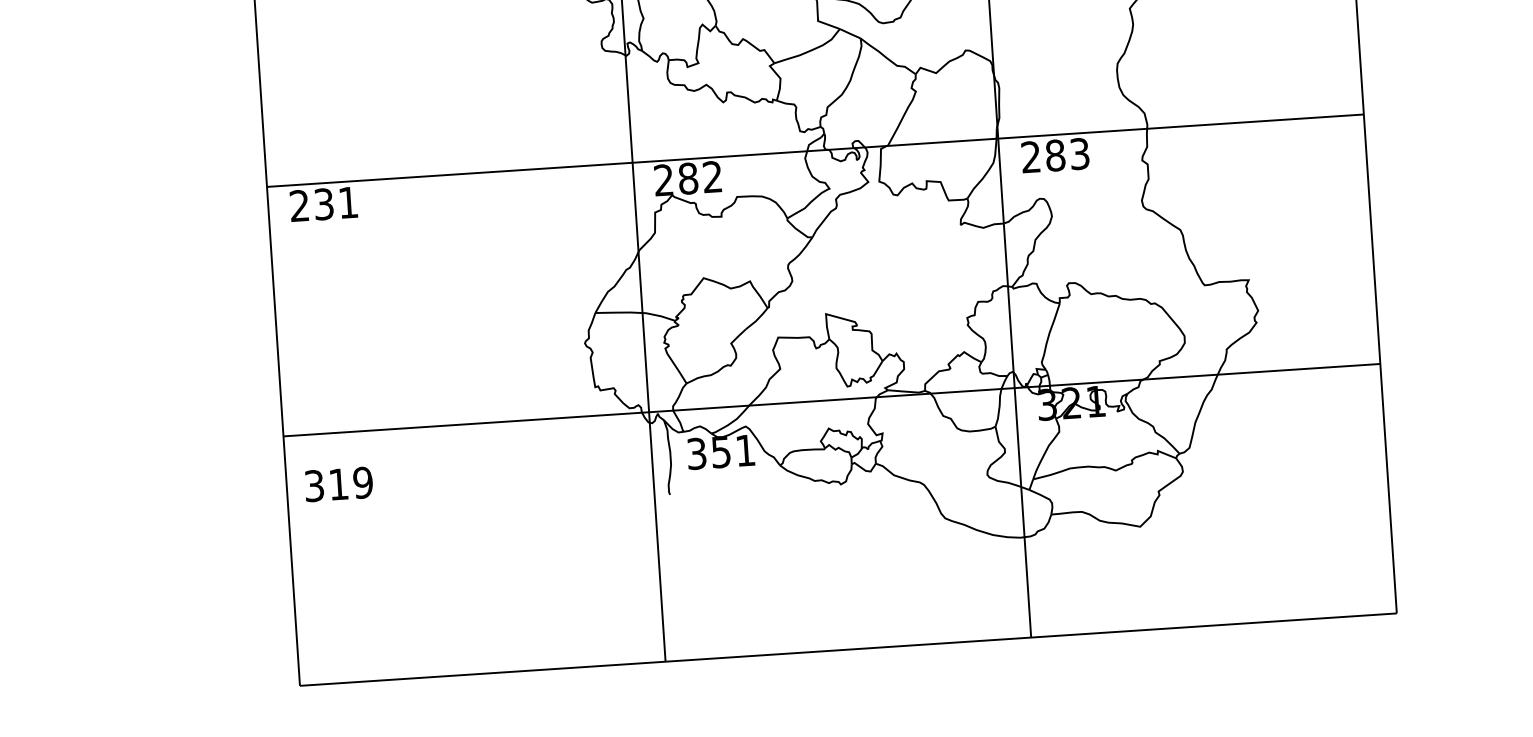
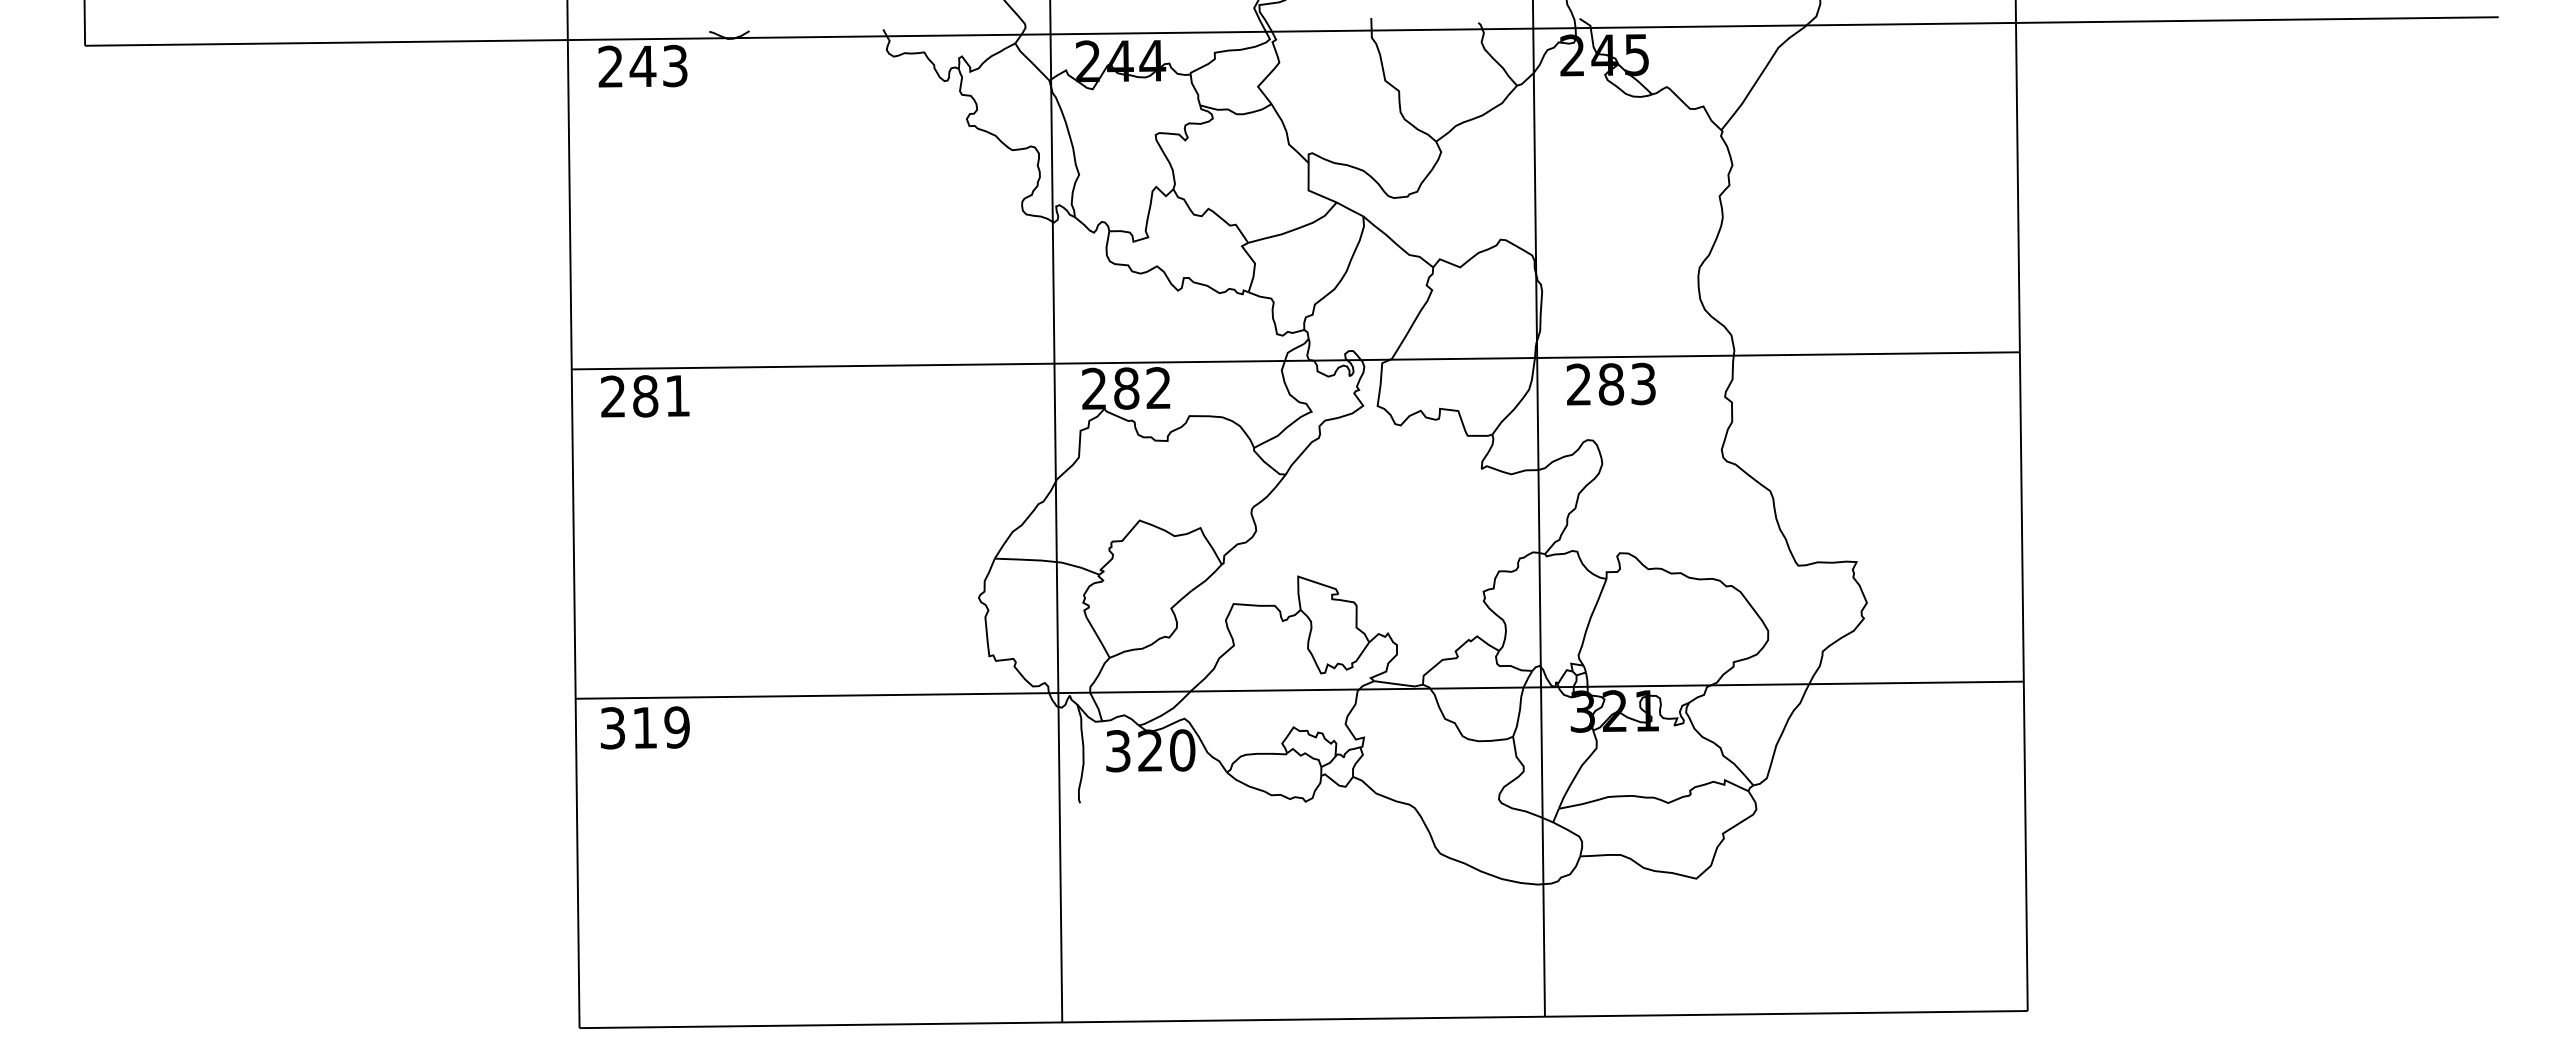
text: (324, 204) -> (645, 396), 231 -> 281
text: (733, 451) -> (1166, 750), 351 -> 320
text: (338, 484) -> (644, 727), moved

